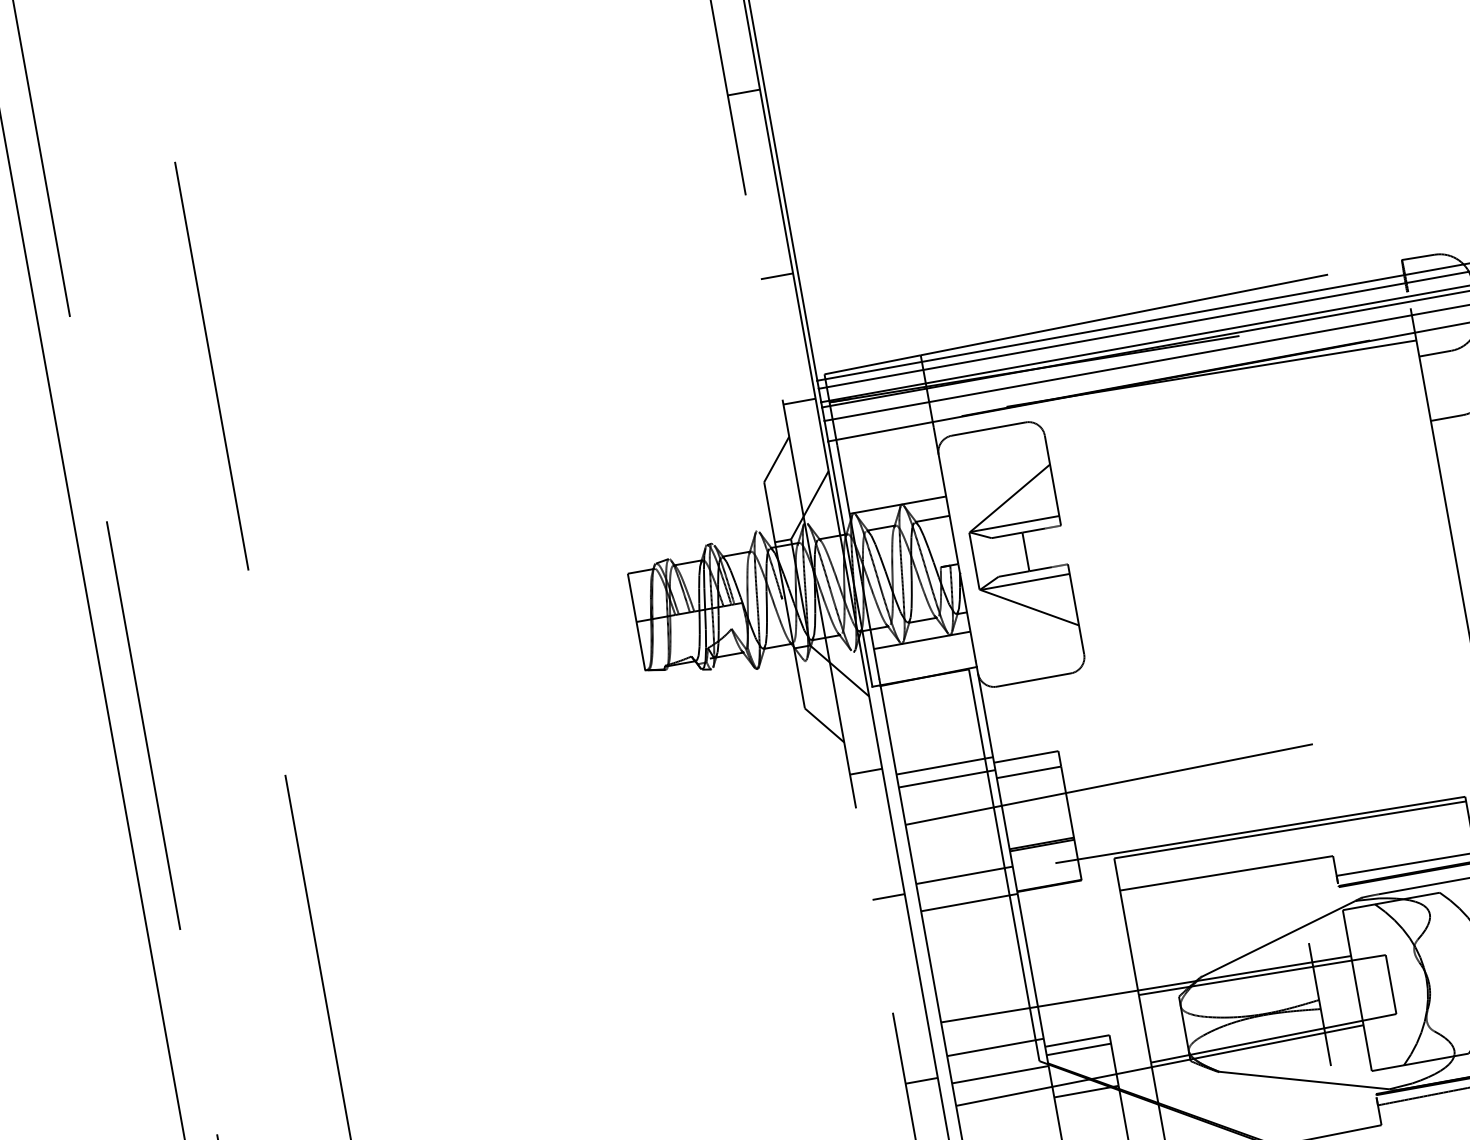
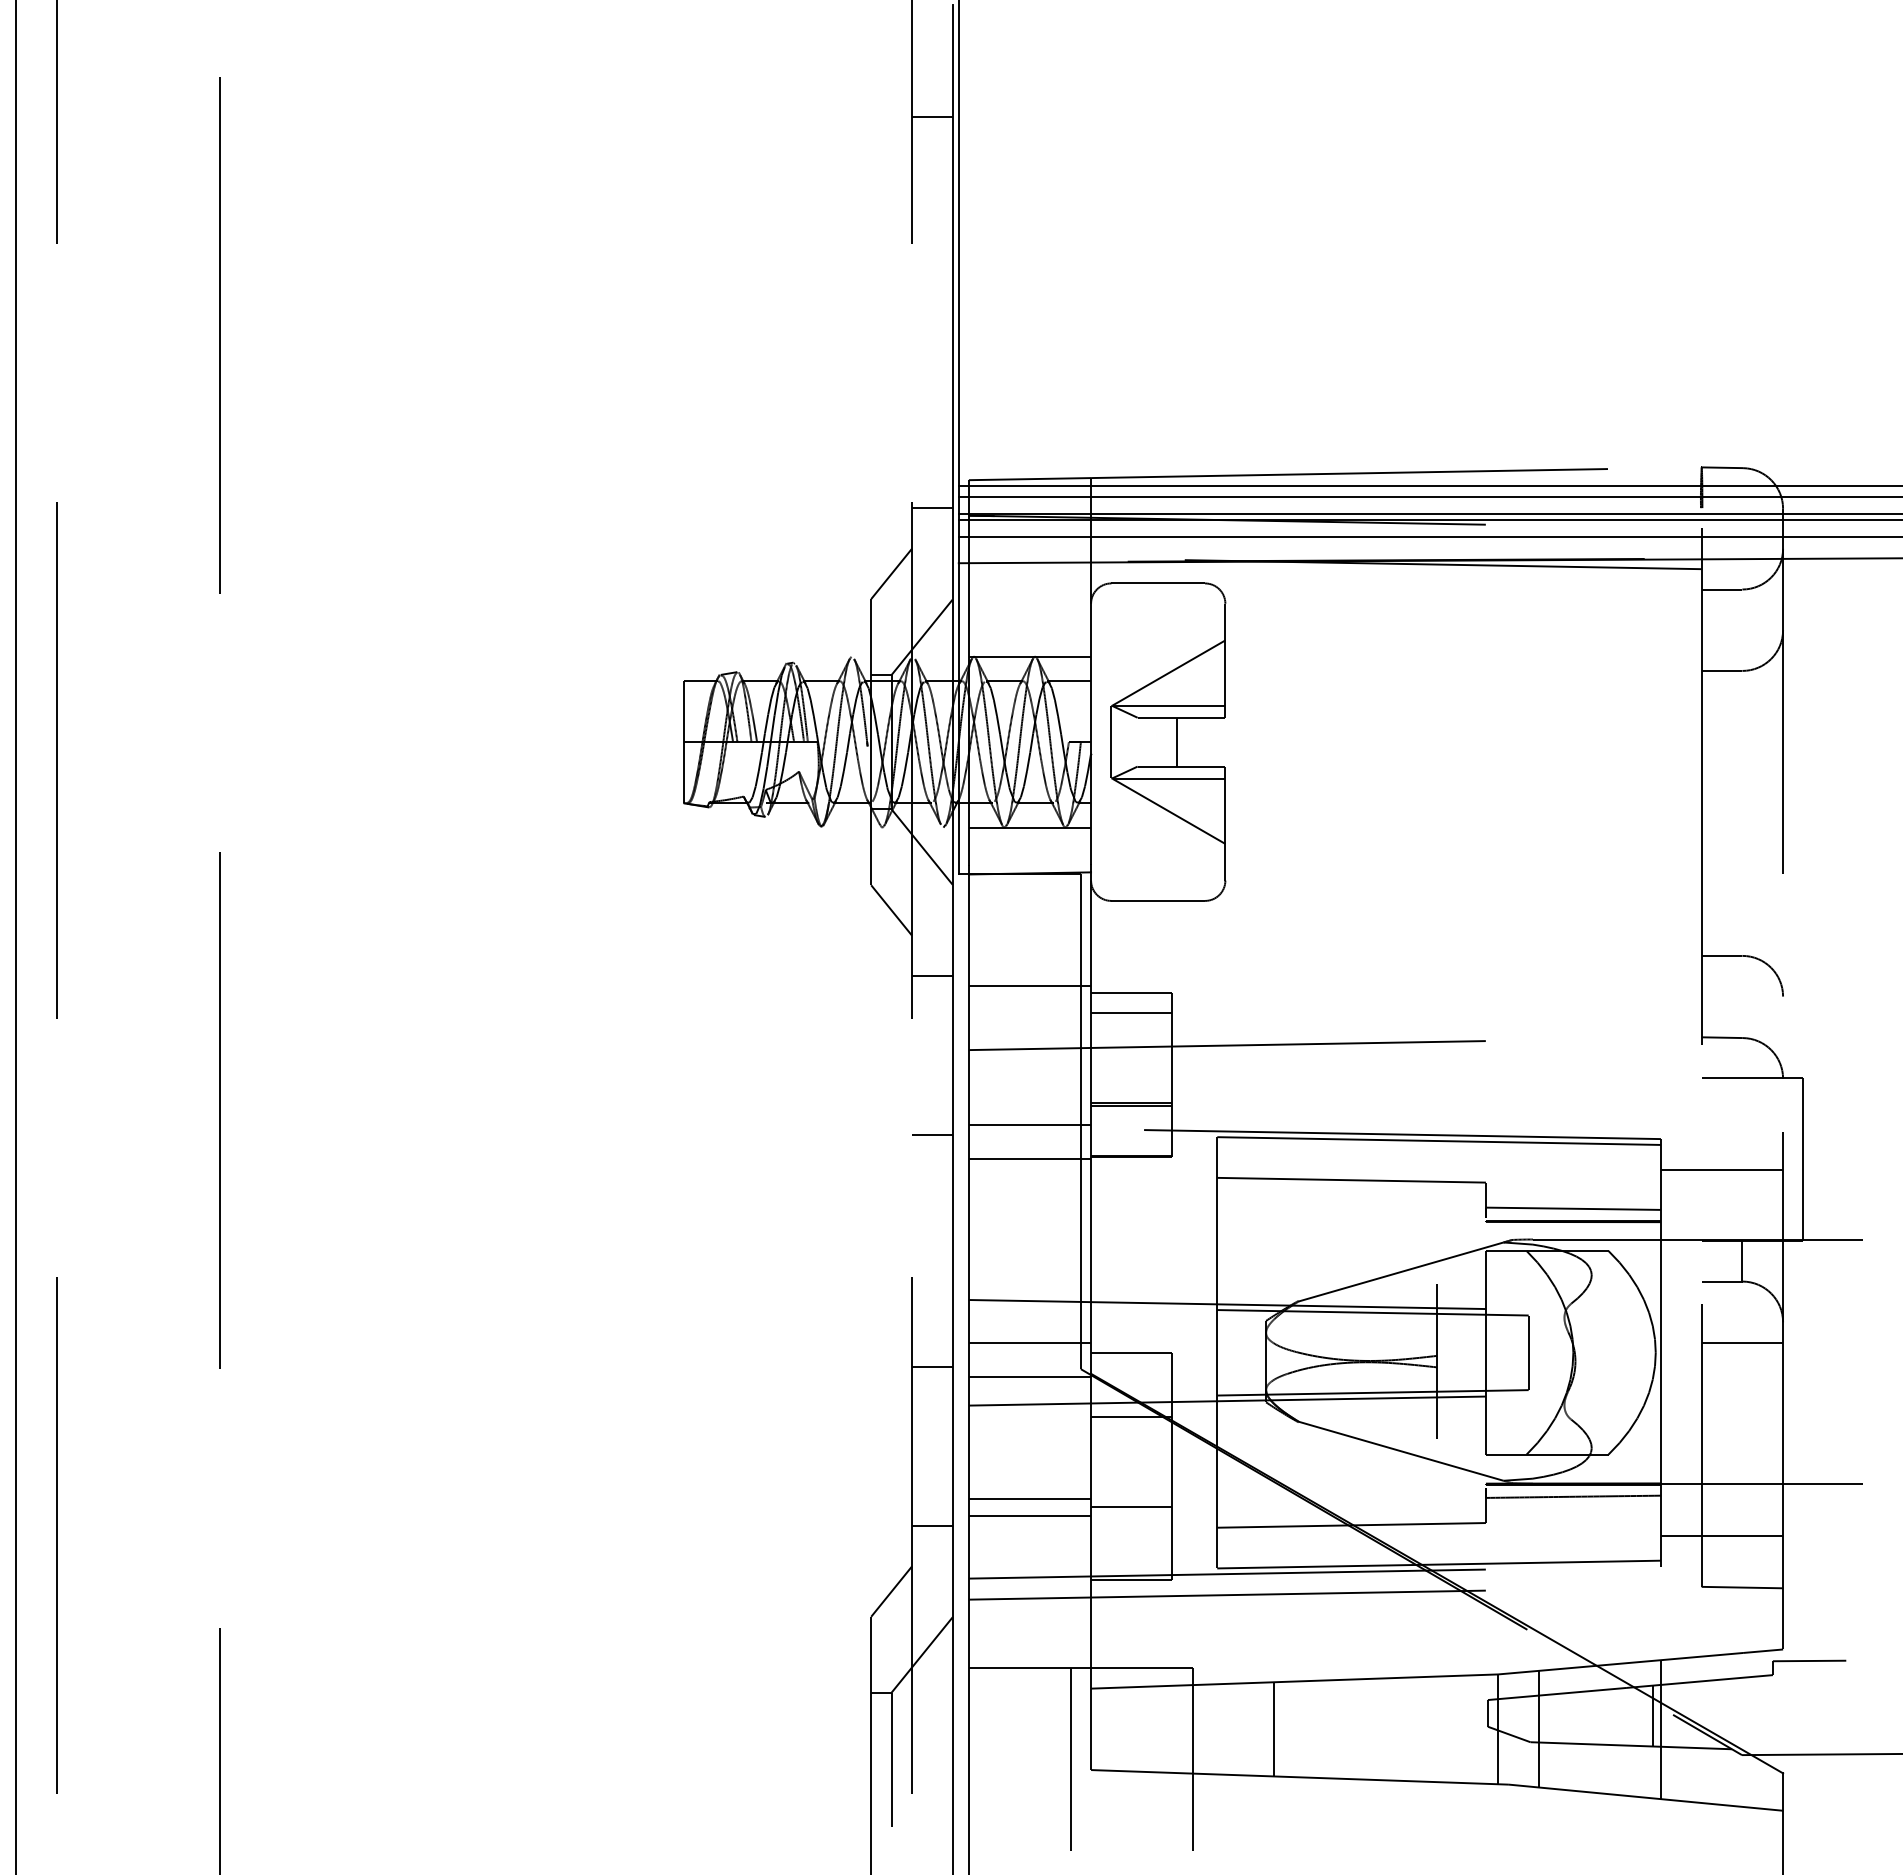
line: (776, 276) -> (931, 349), removed
line: (946, 778) -> (1029, 1002), removed
line: (1078, 1049) -> (1131, 1363), removed

